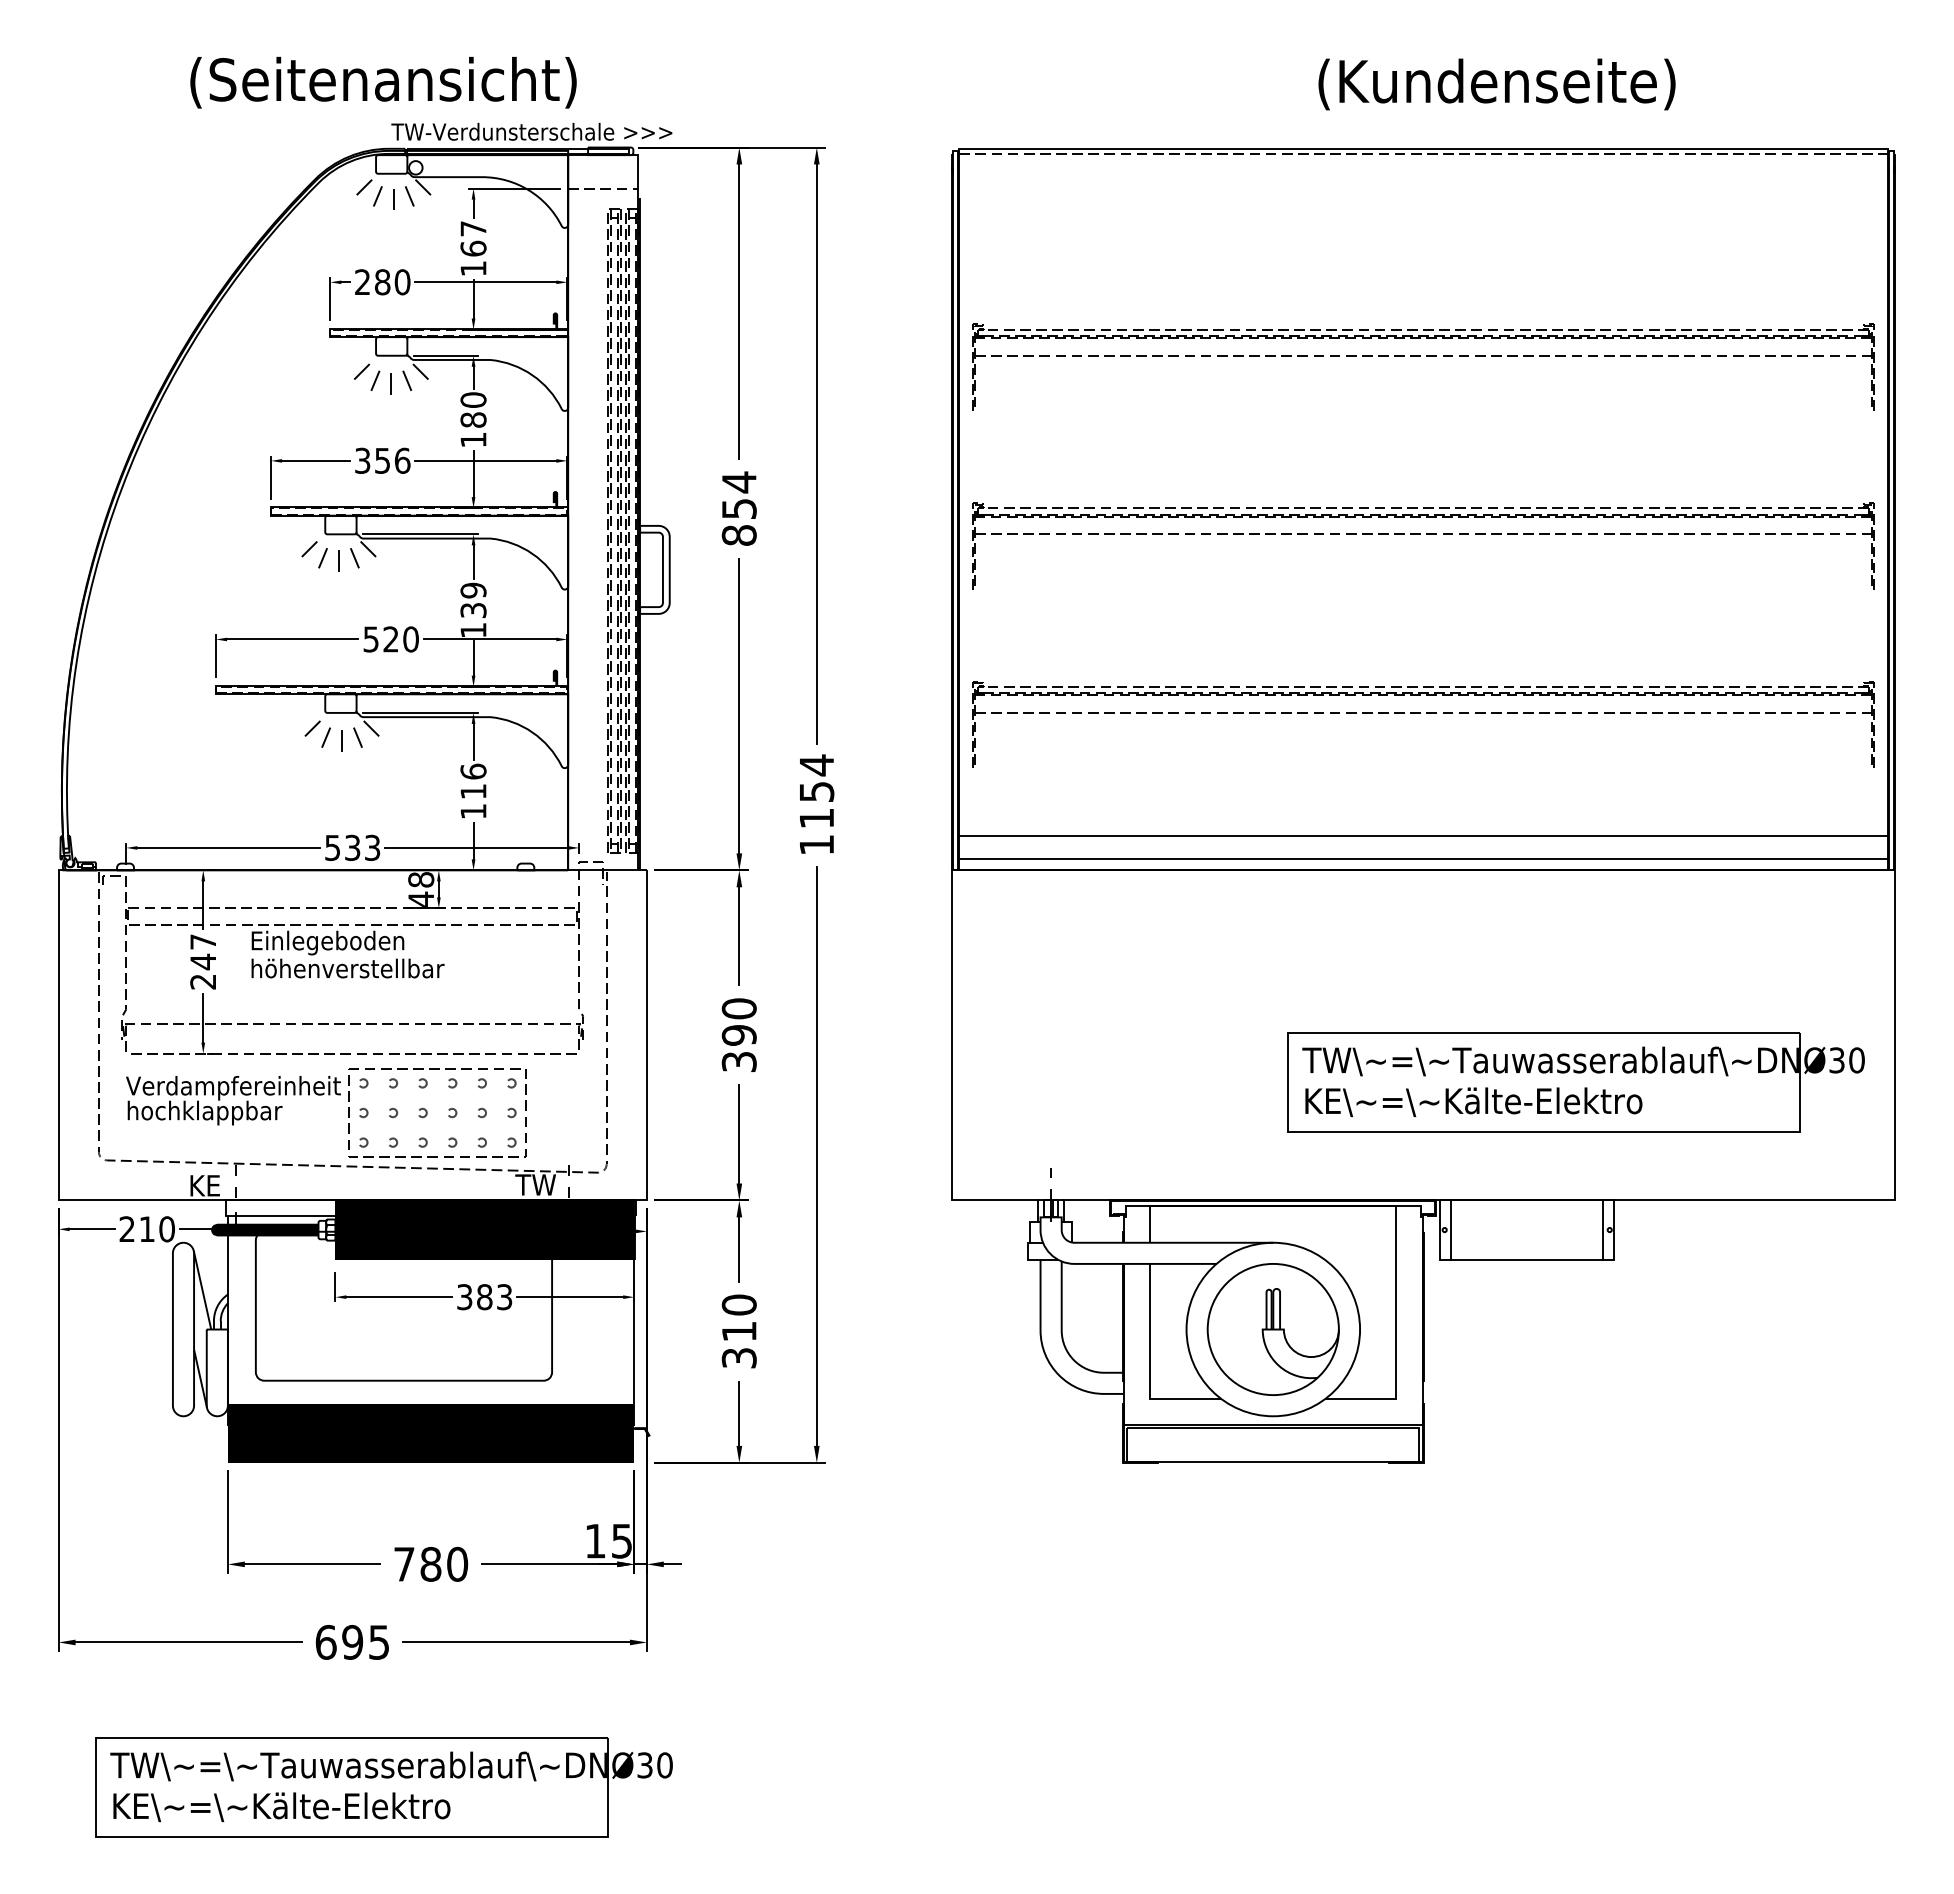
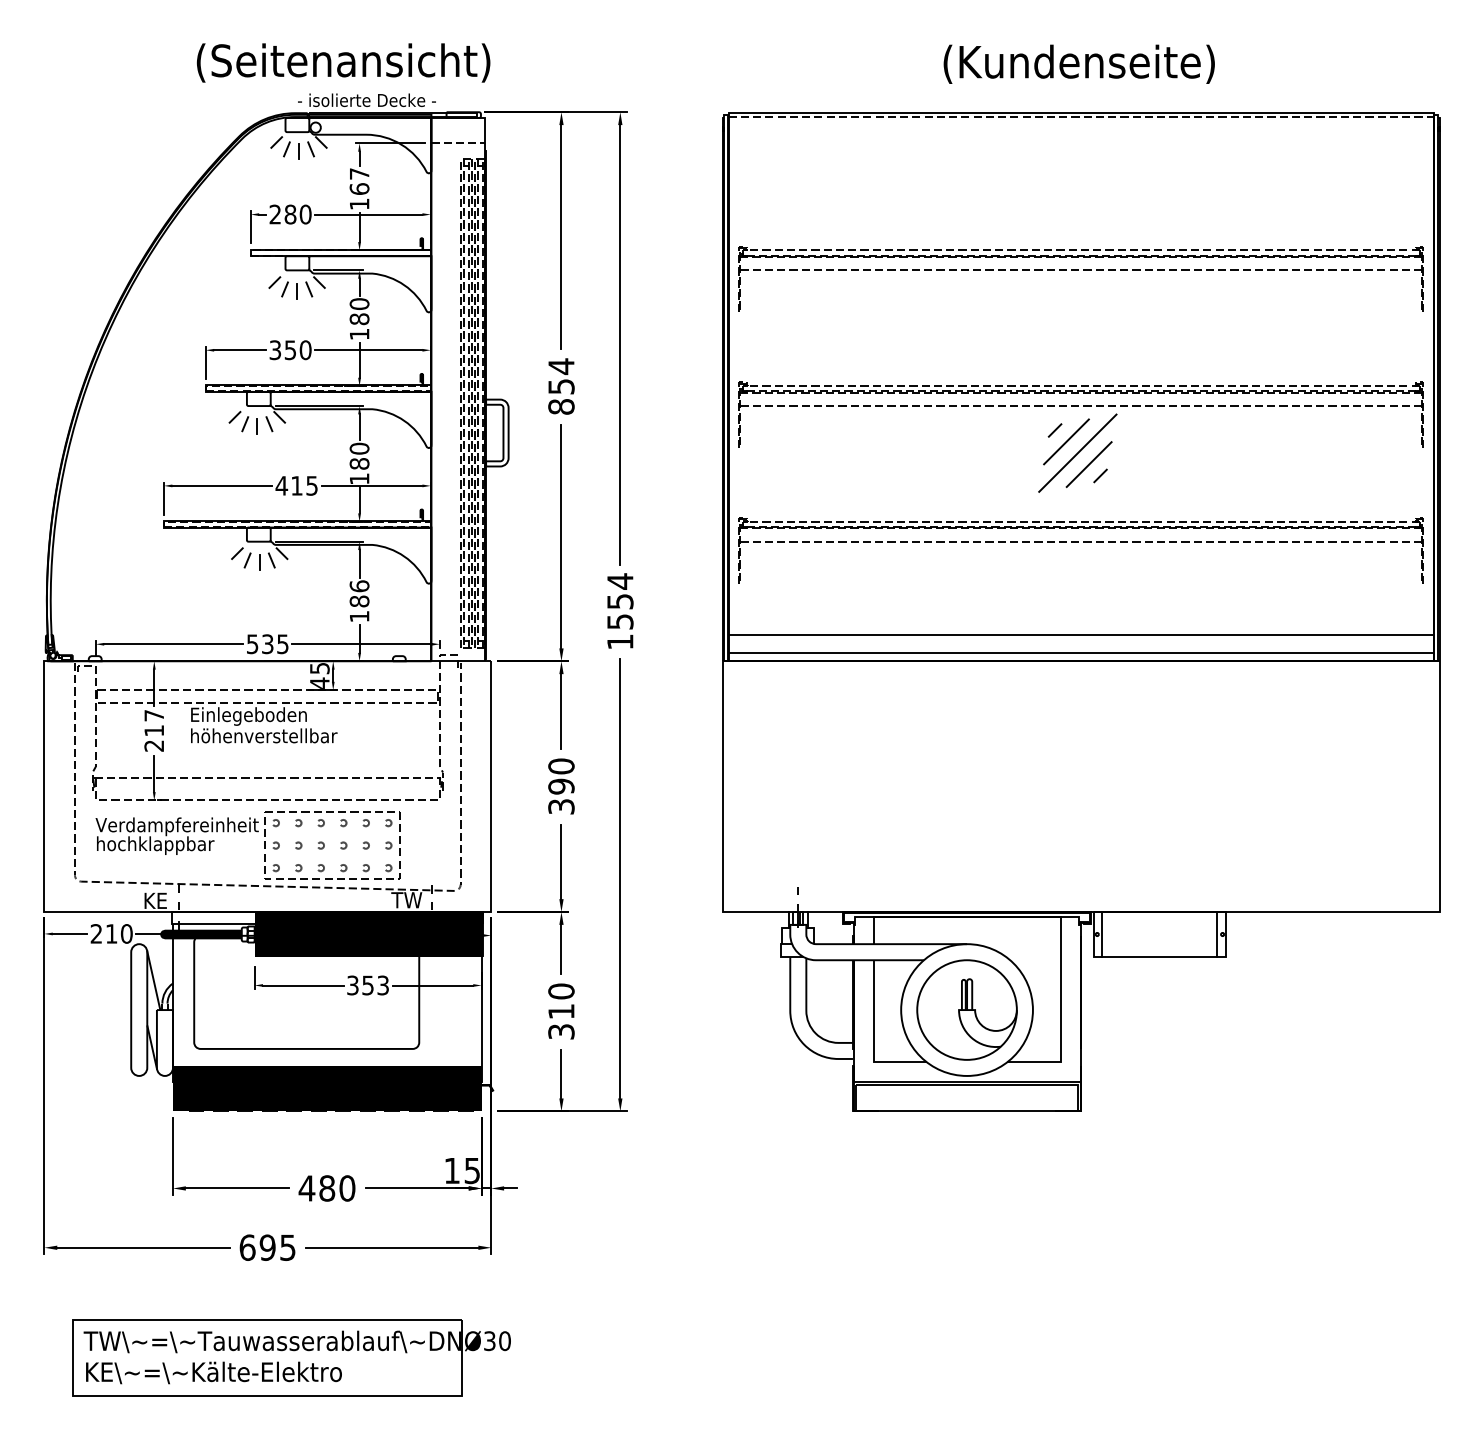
text: (383, 82) -> (343, 62), moved
text: (1496, 84) -> (1078, 64), moved
text: (531, 131) -> (403, 100), TW-Verdunsterschale >>> -> - isolierte Decke -
text: (402, 460) -> (305, 349), 356 -> 350
part: (1419, 596) -> (1078, 453), added
text: (473, 600) -> (359, 456), 139 -> 180
text: (390, 639) -> (296, 485), 520 -> 415
text: (473, 791) -> (359, 601), 116 -> 186
text: (817, 818) -> (620, 621), 1154 -> 1554
text: (372, 847) -> (282, 643), 533 -> 535
text: (421, 879) -> (320, 668), 48 -> 45
text: (202, 961) -> (153, 730), 247 -> 217
part: (1575, 1082) -> (1196, 822), removed
text: (484, 1297) -> (367, 985), 383 -> 353
text: (404, 1564) -> (307, 1188), 780 -> 480

